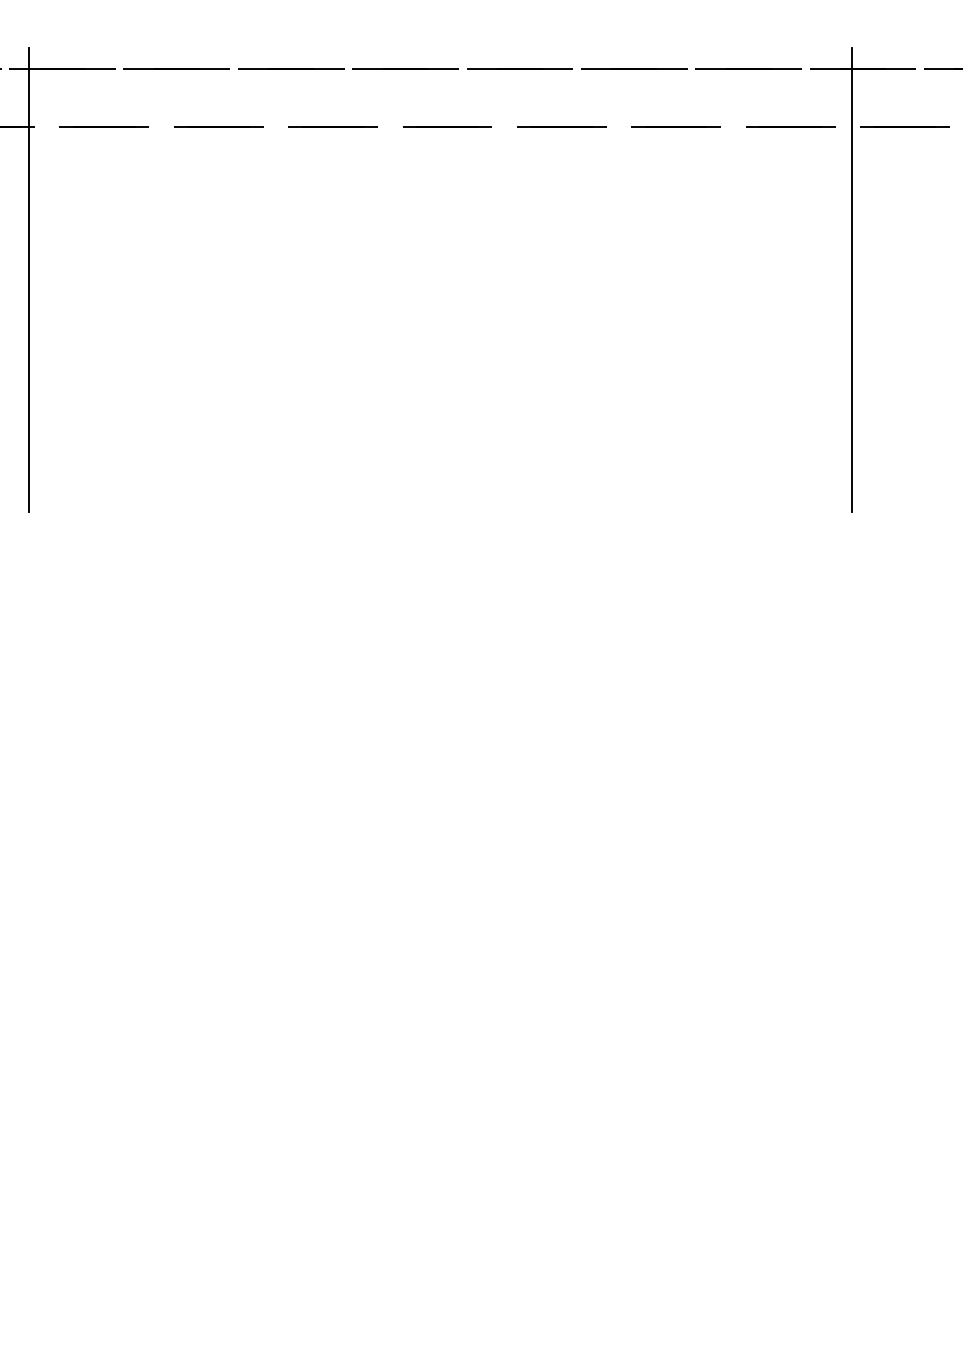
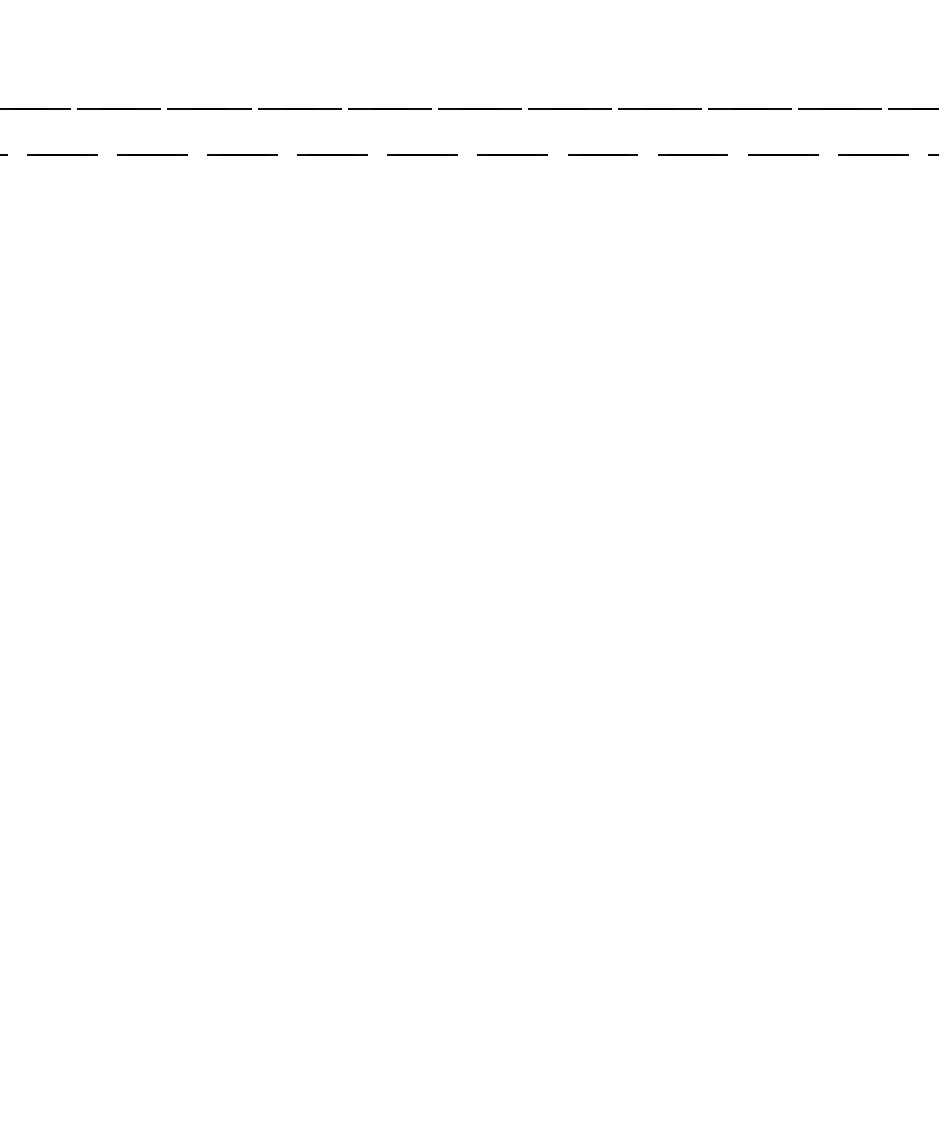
line: (29, 279) -> (183, 274), removed
line: (851, 279) -> (831, 274), removed

